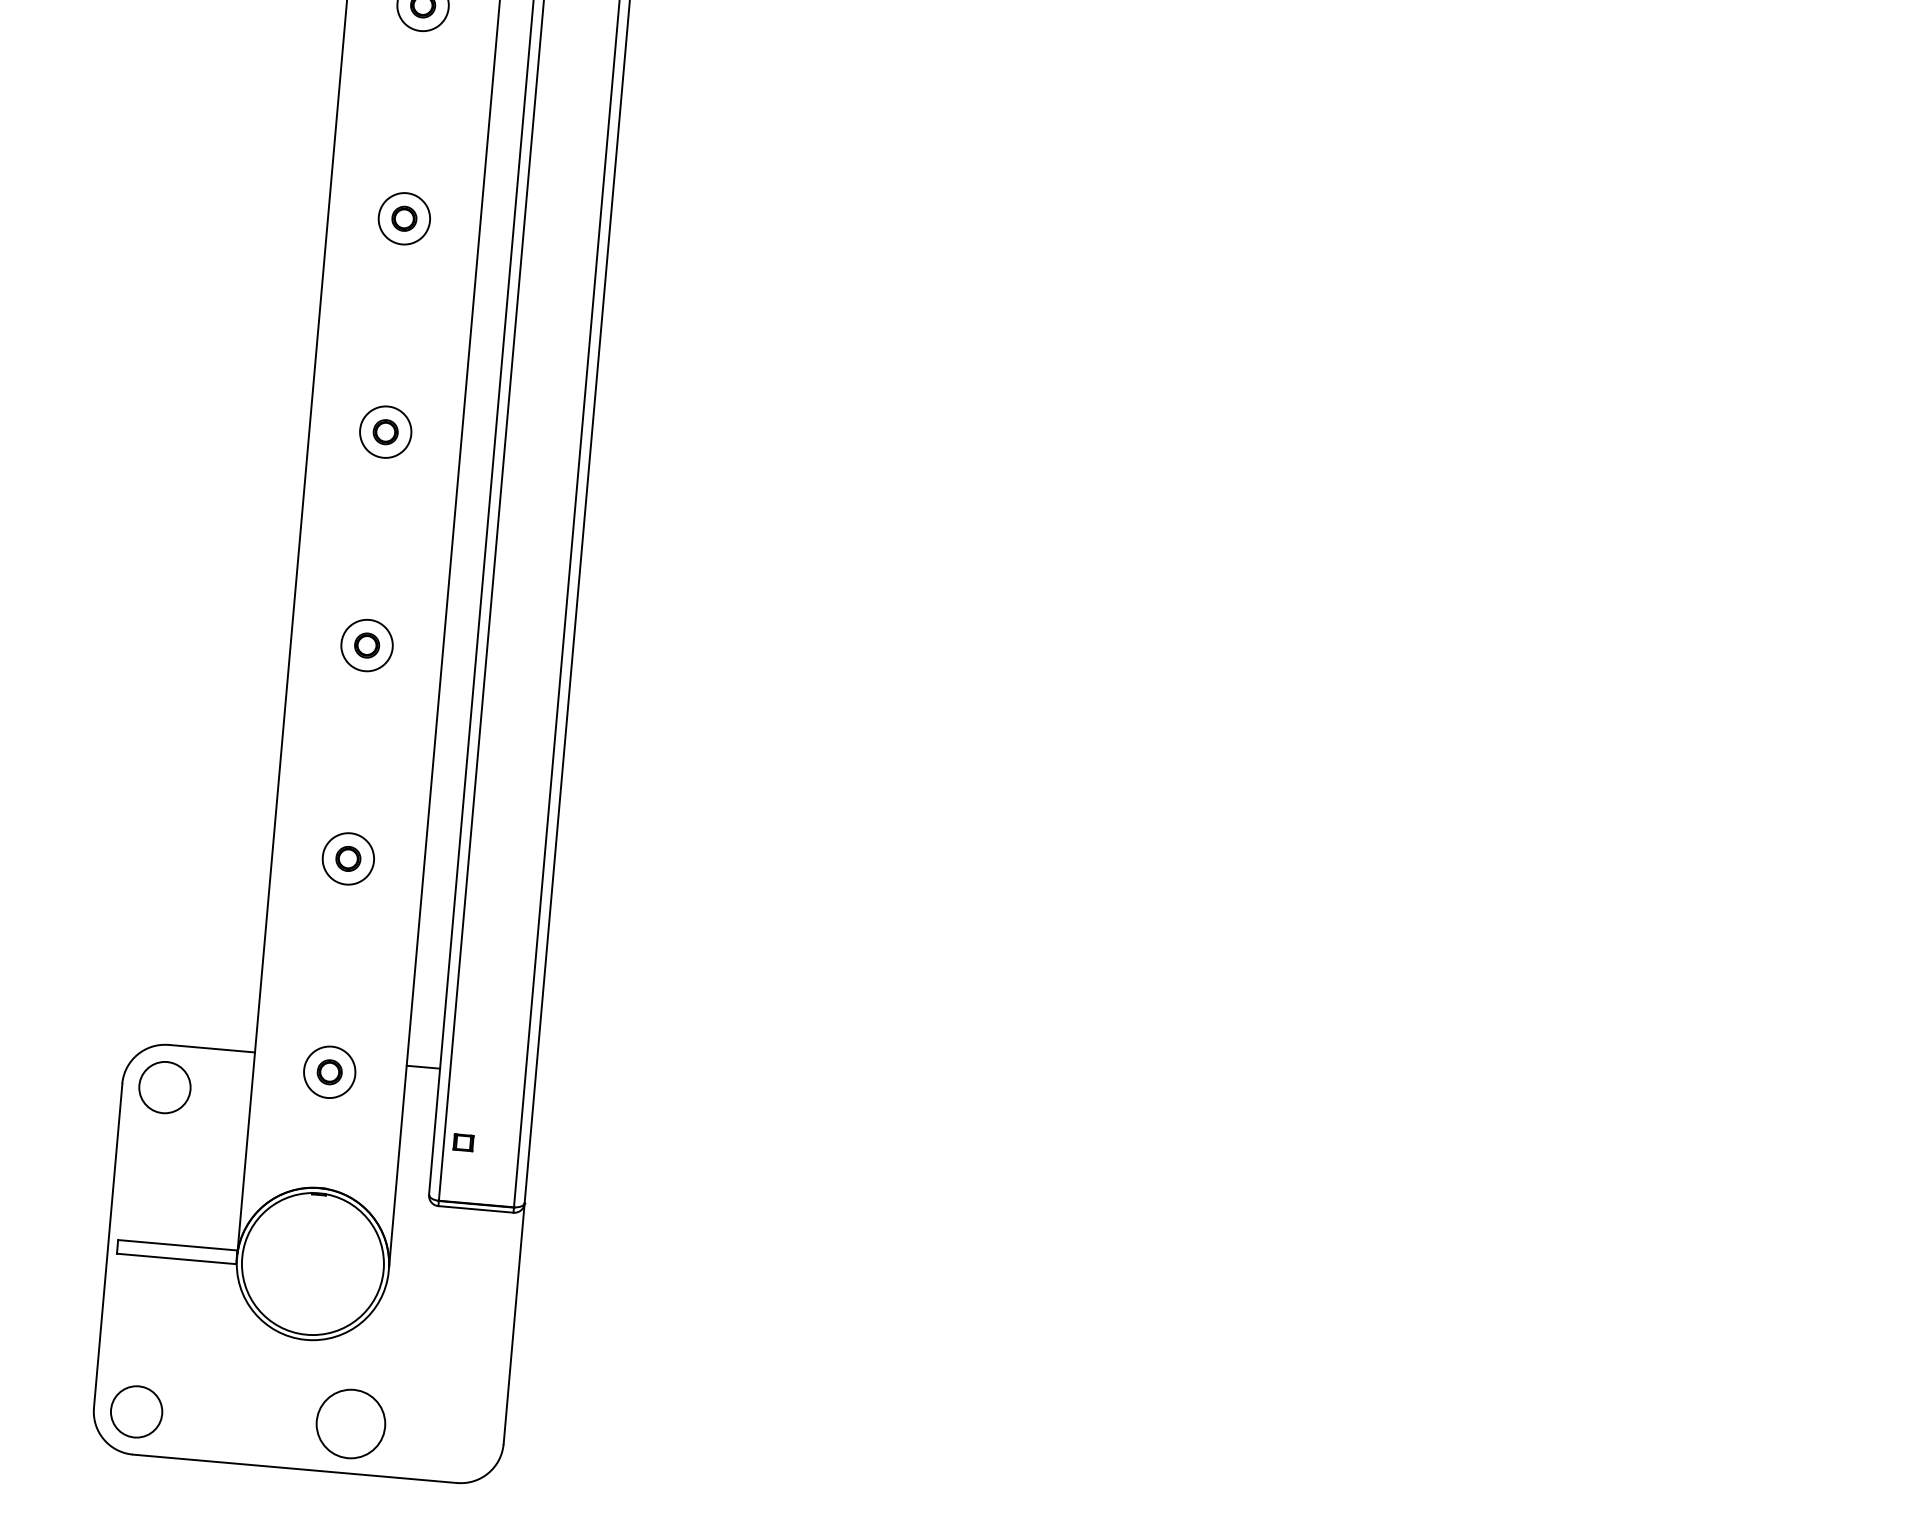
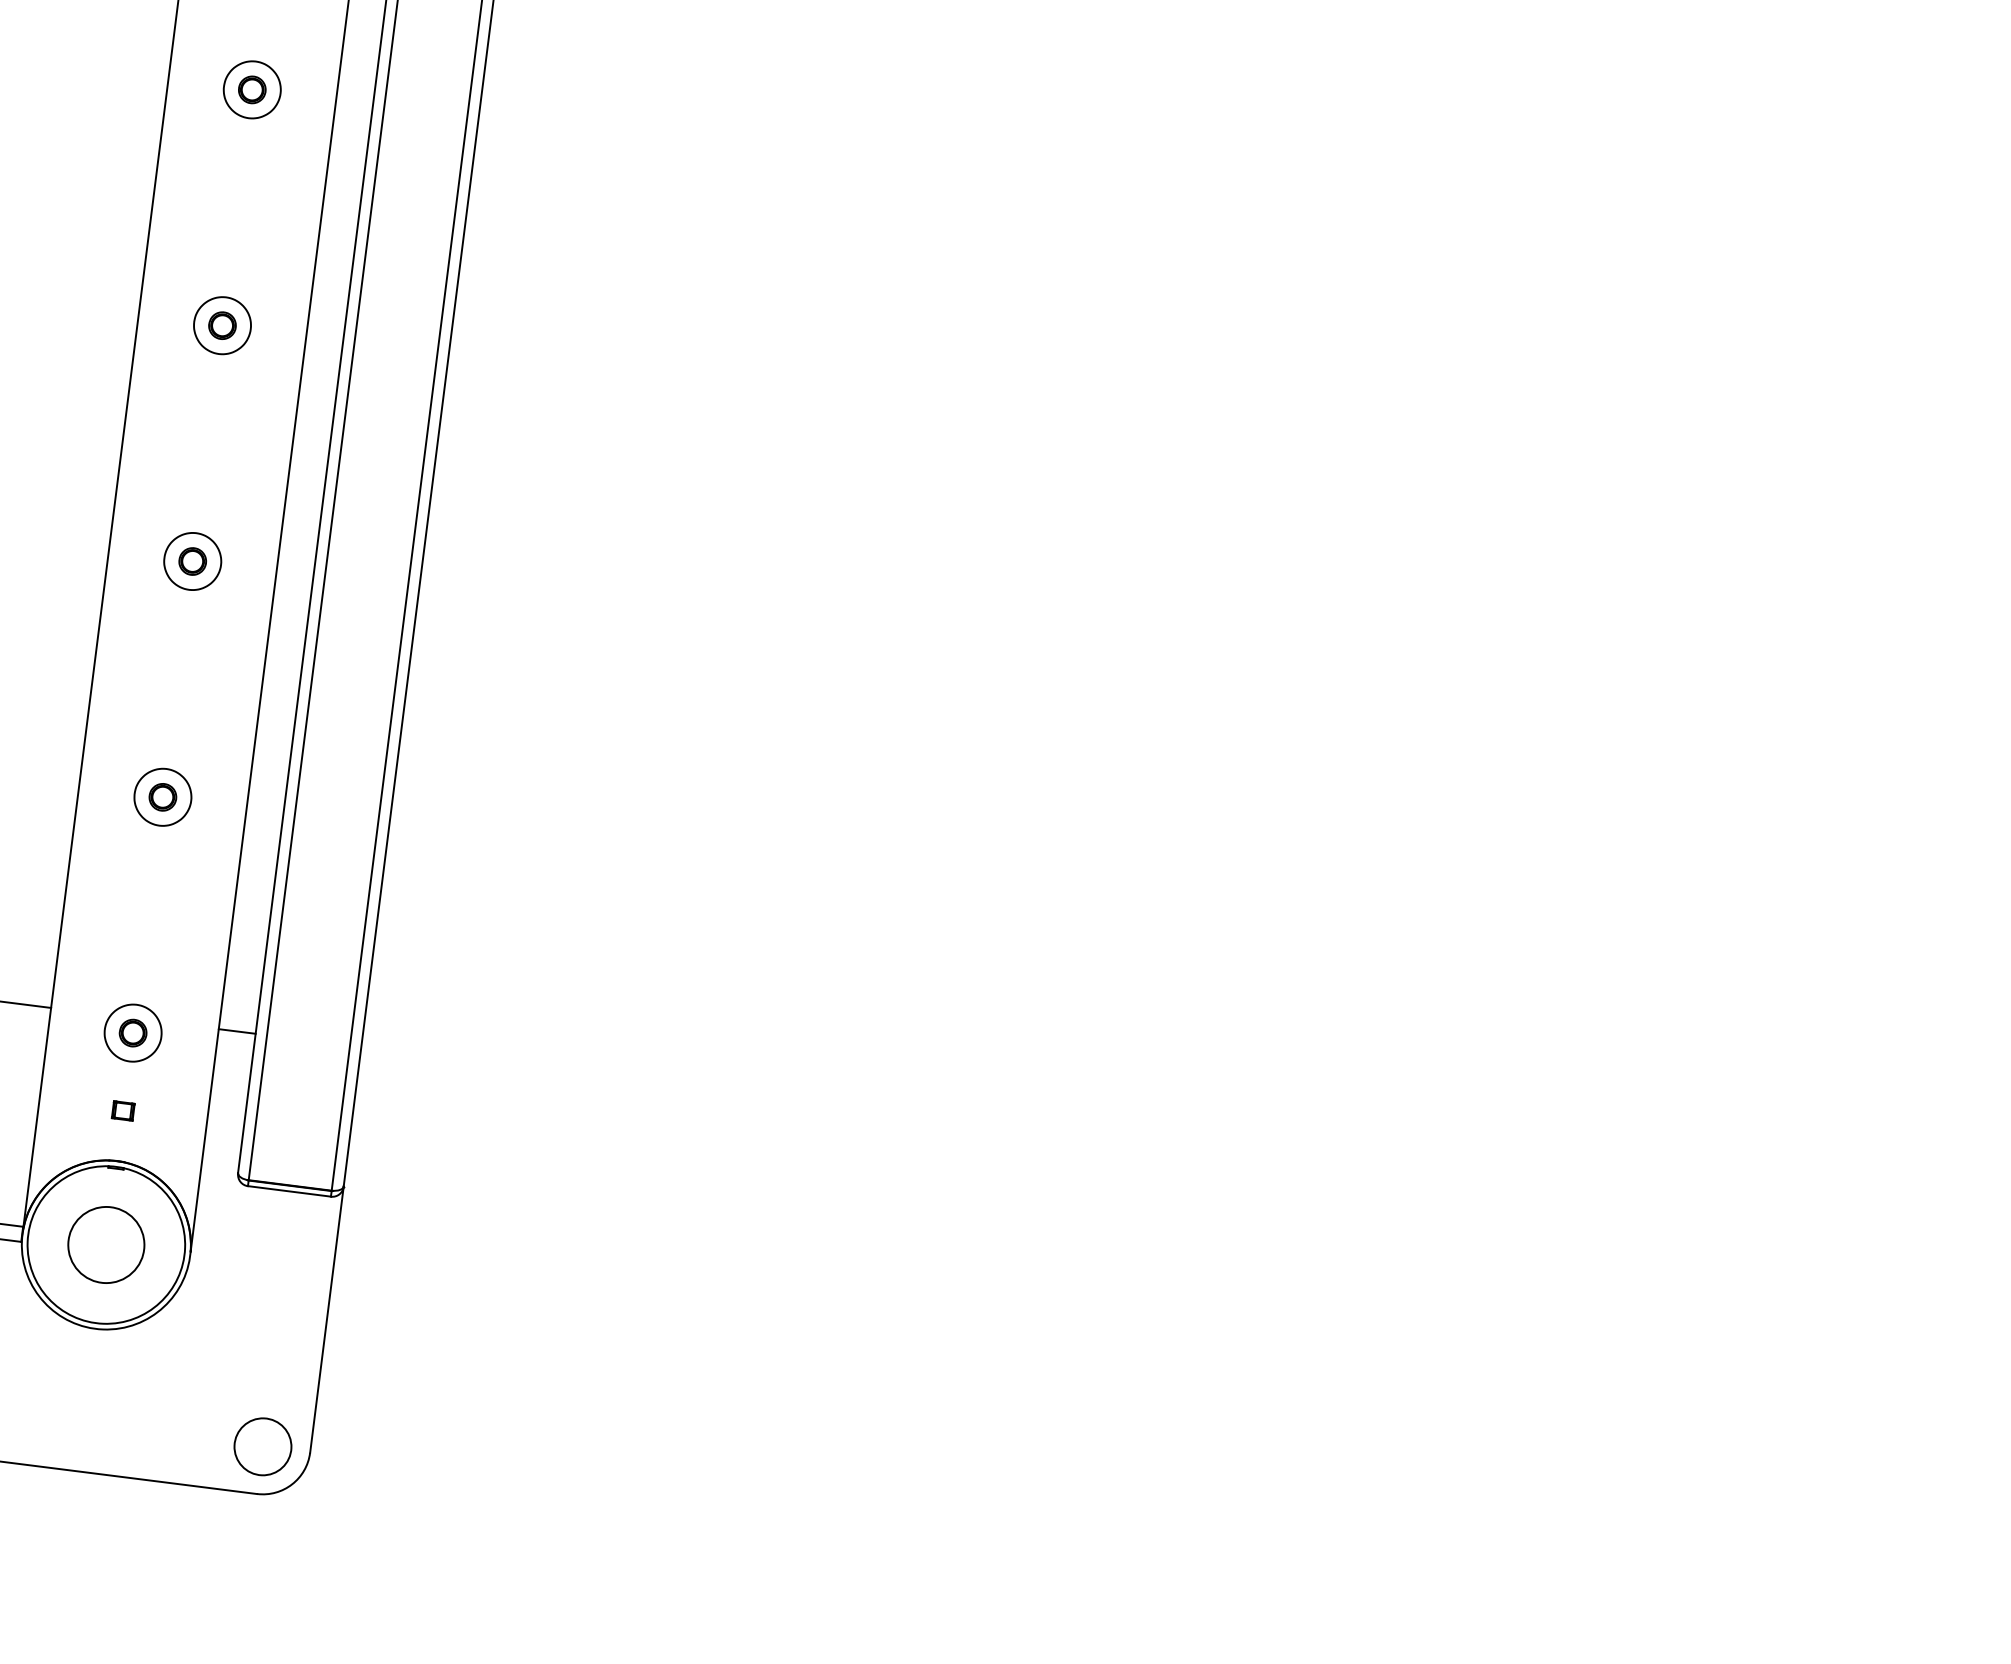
part: (463, 1142) -> (123, 1110), moved
circle: (350, 1423) -> (105, 1244), moved
circle: (460, 1439) -> (262, 1445), added

